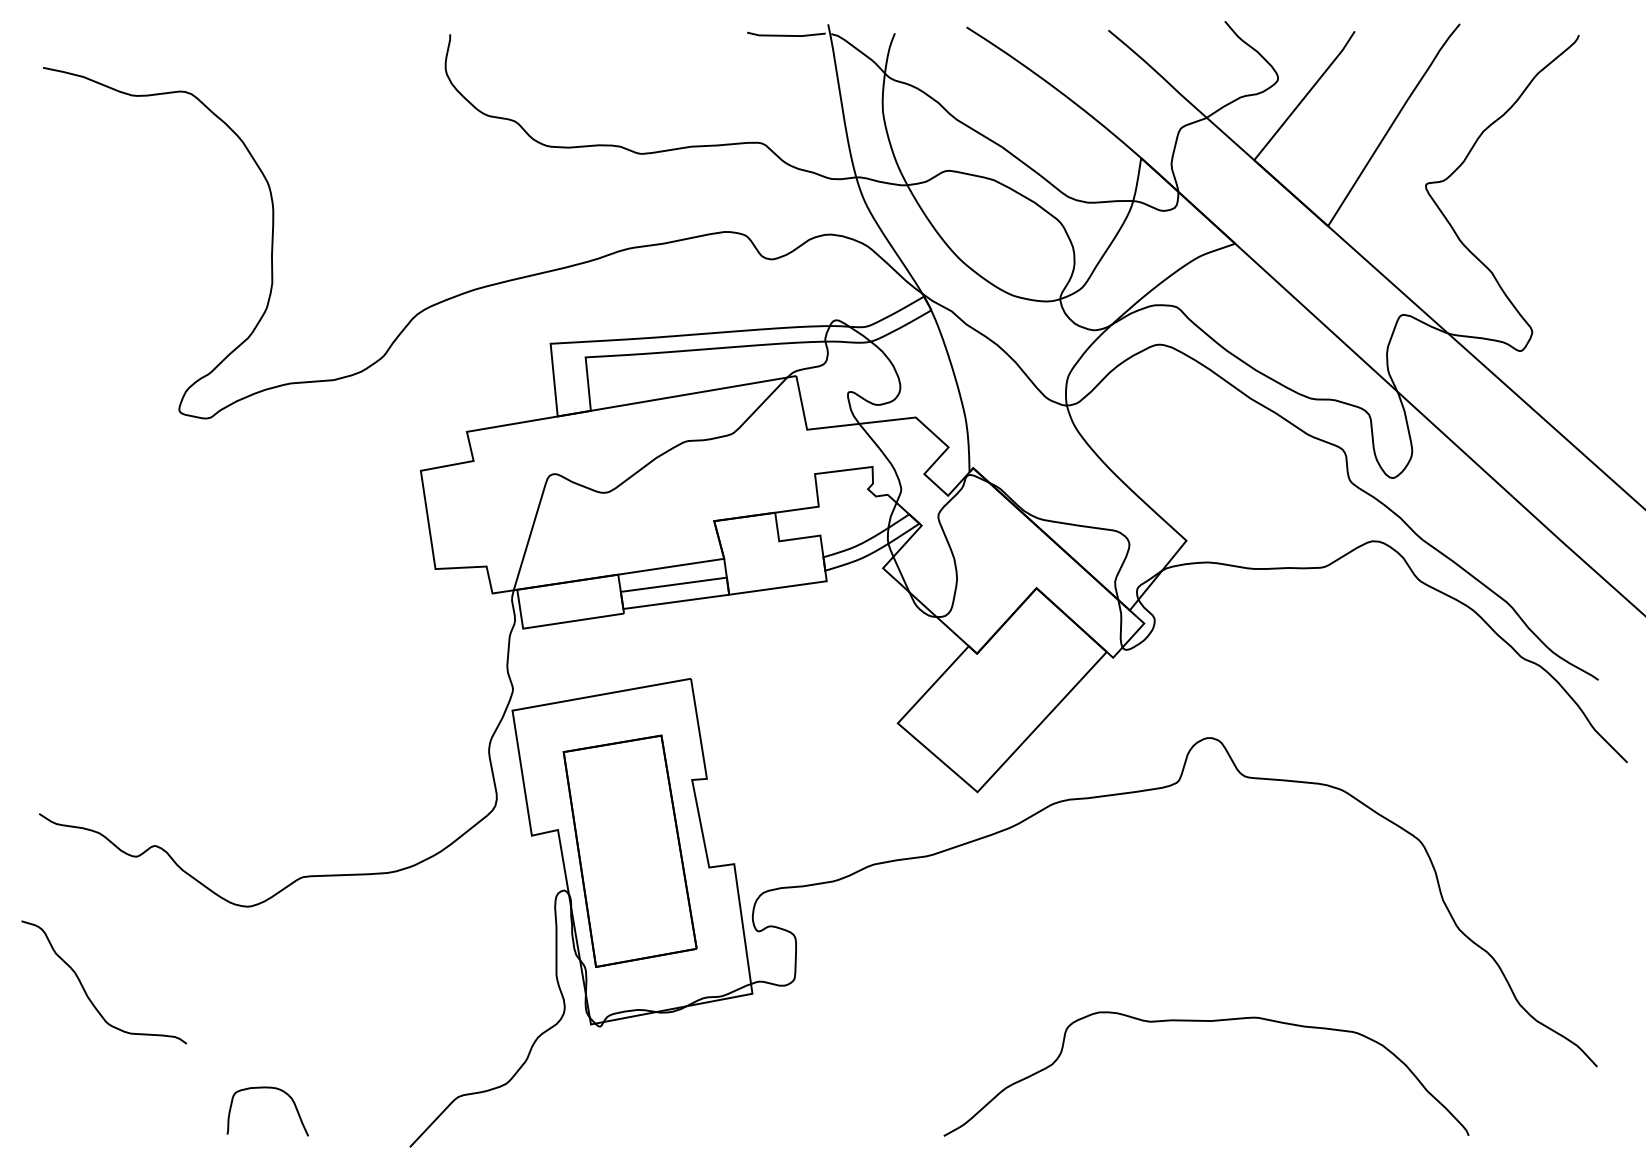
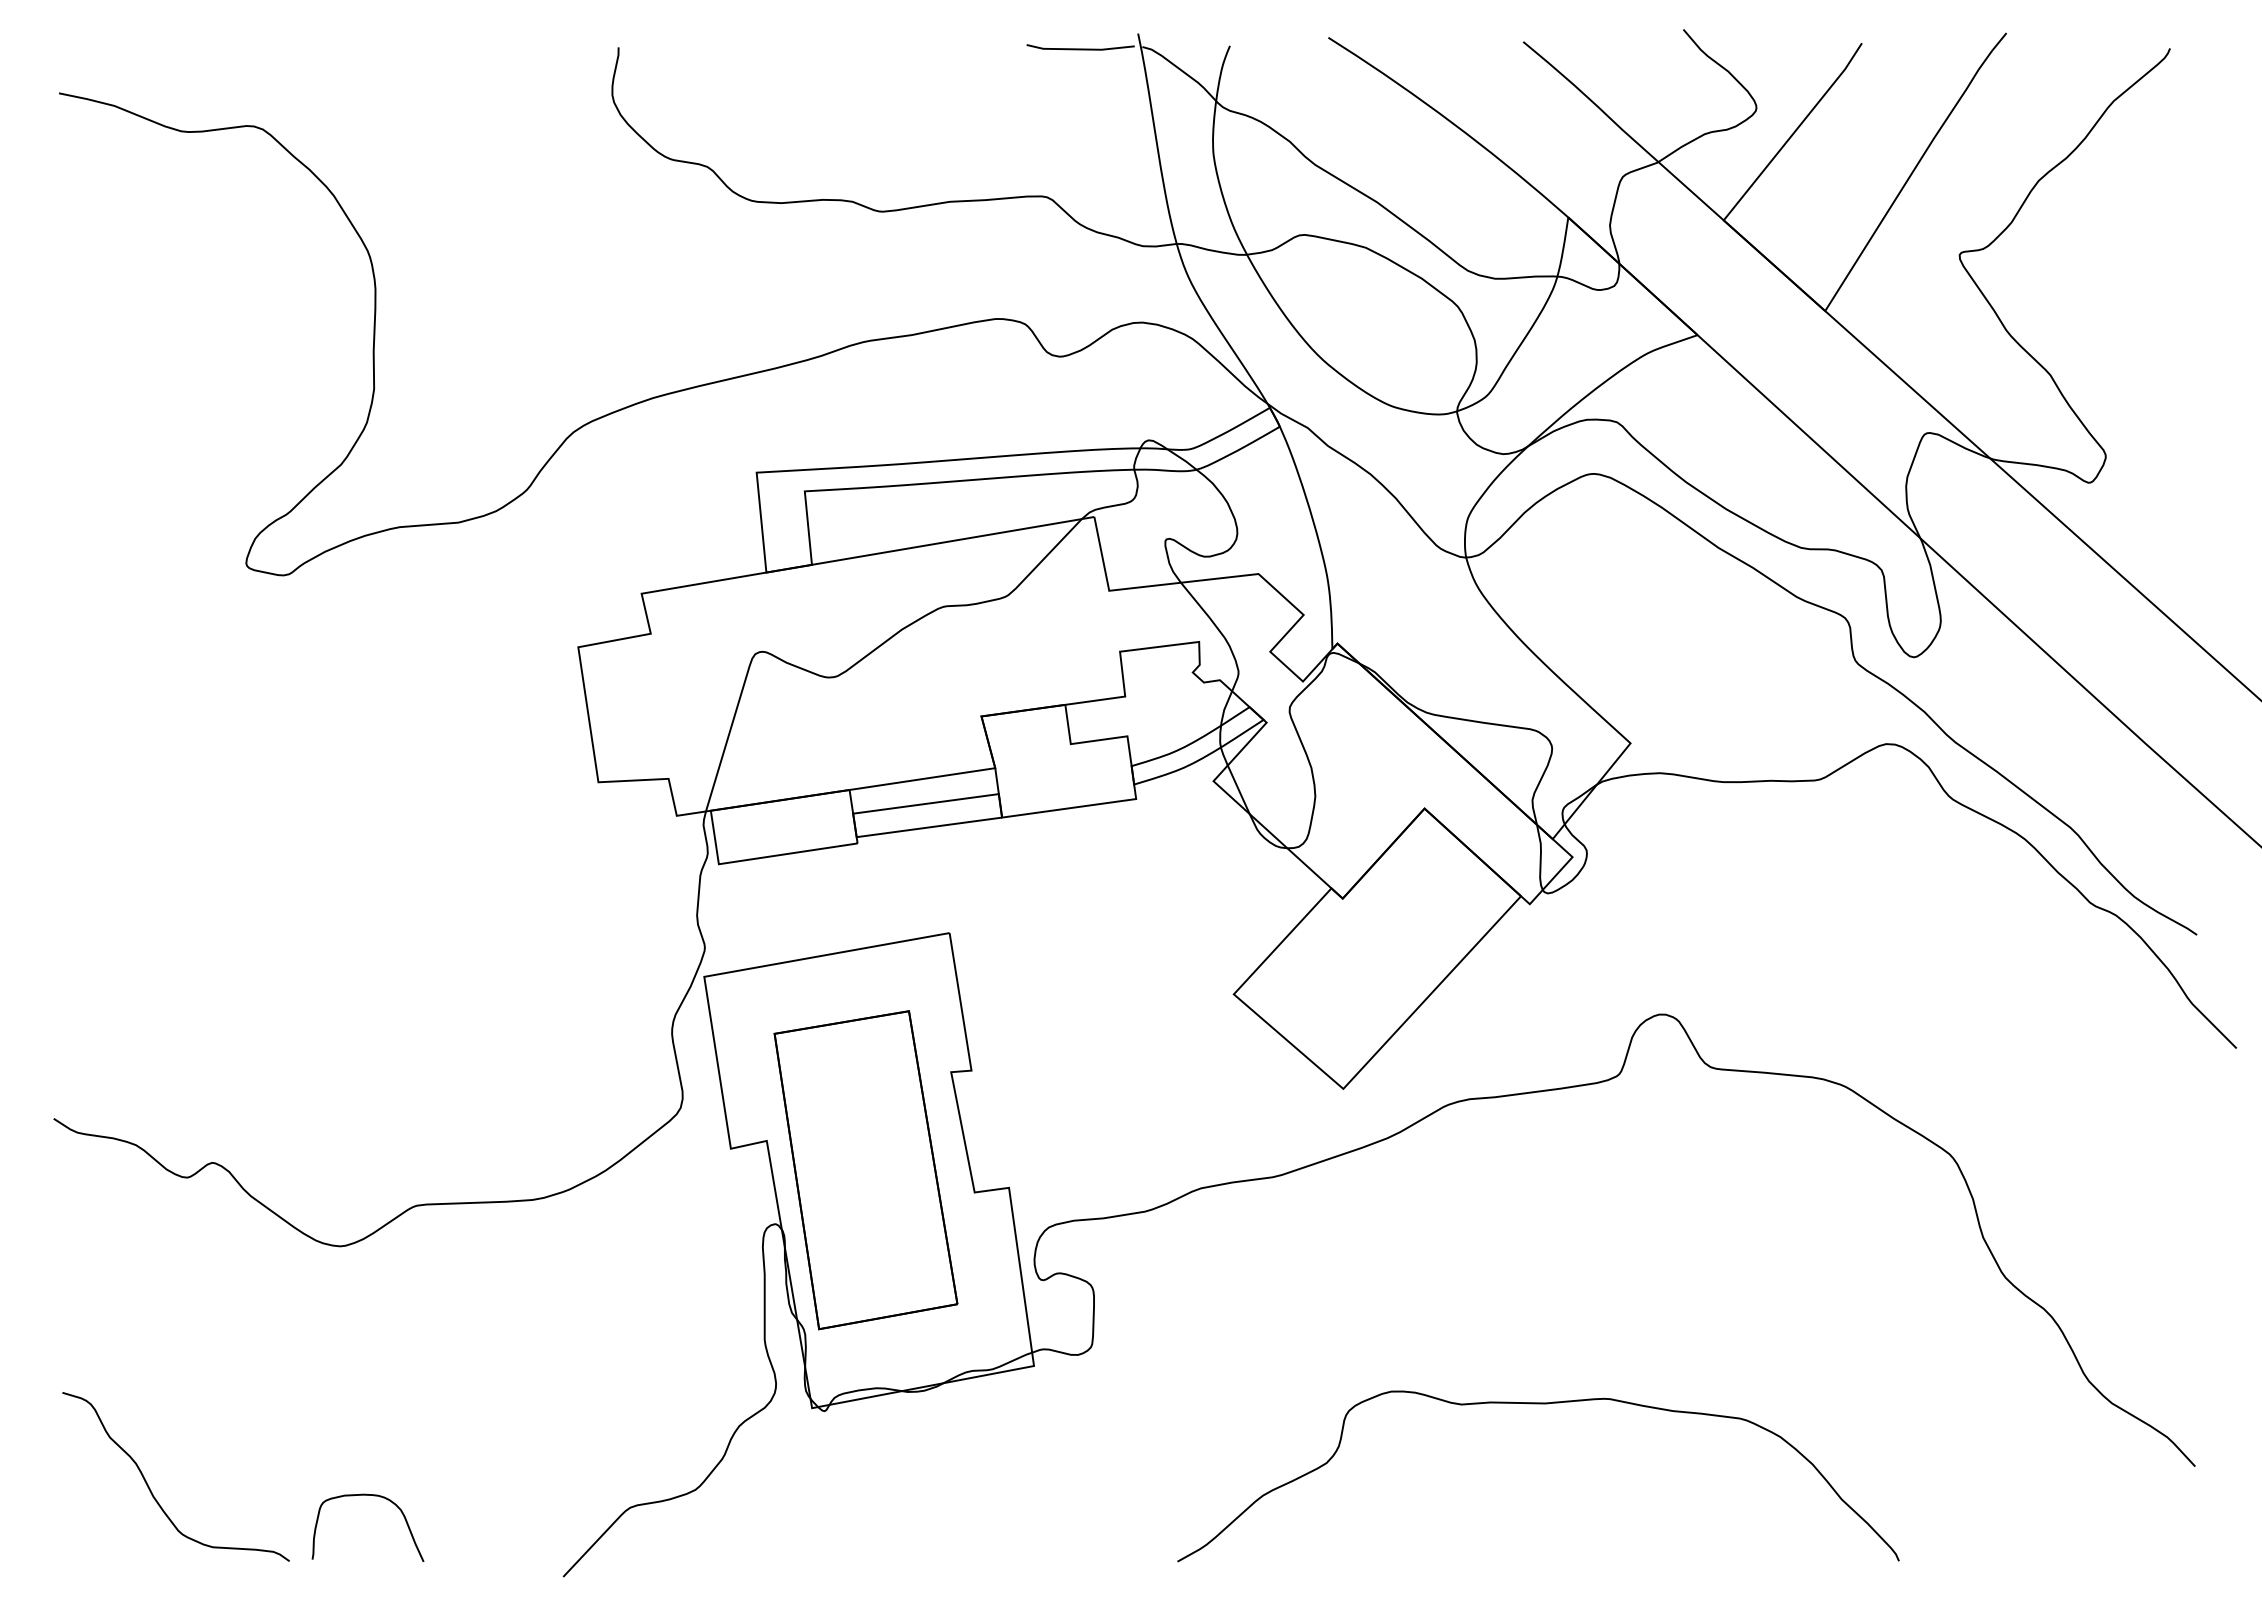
curve: (86, 992) -> (151, 1490), moved
curve: (1206, 1021) -> (1538, 1404), moved

